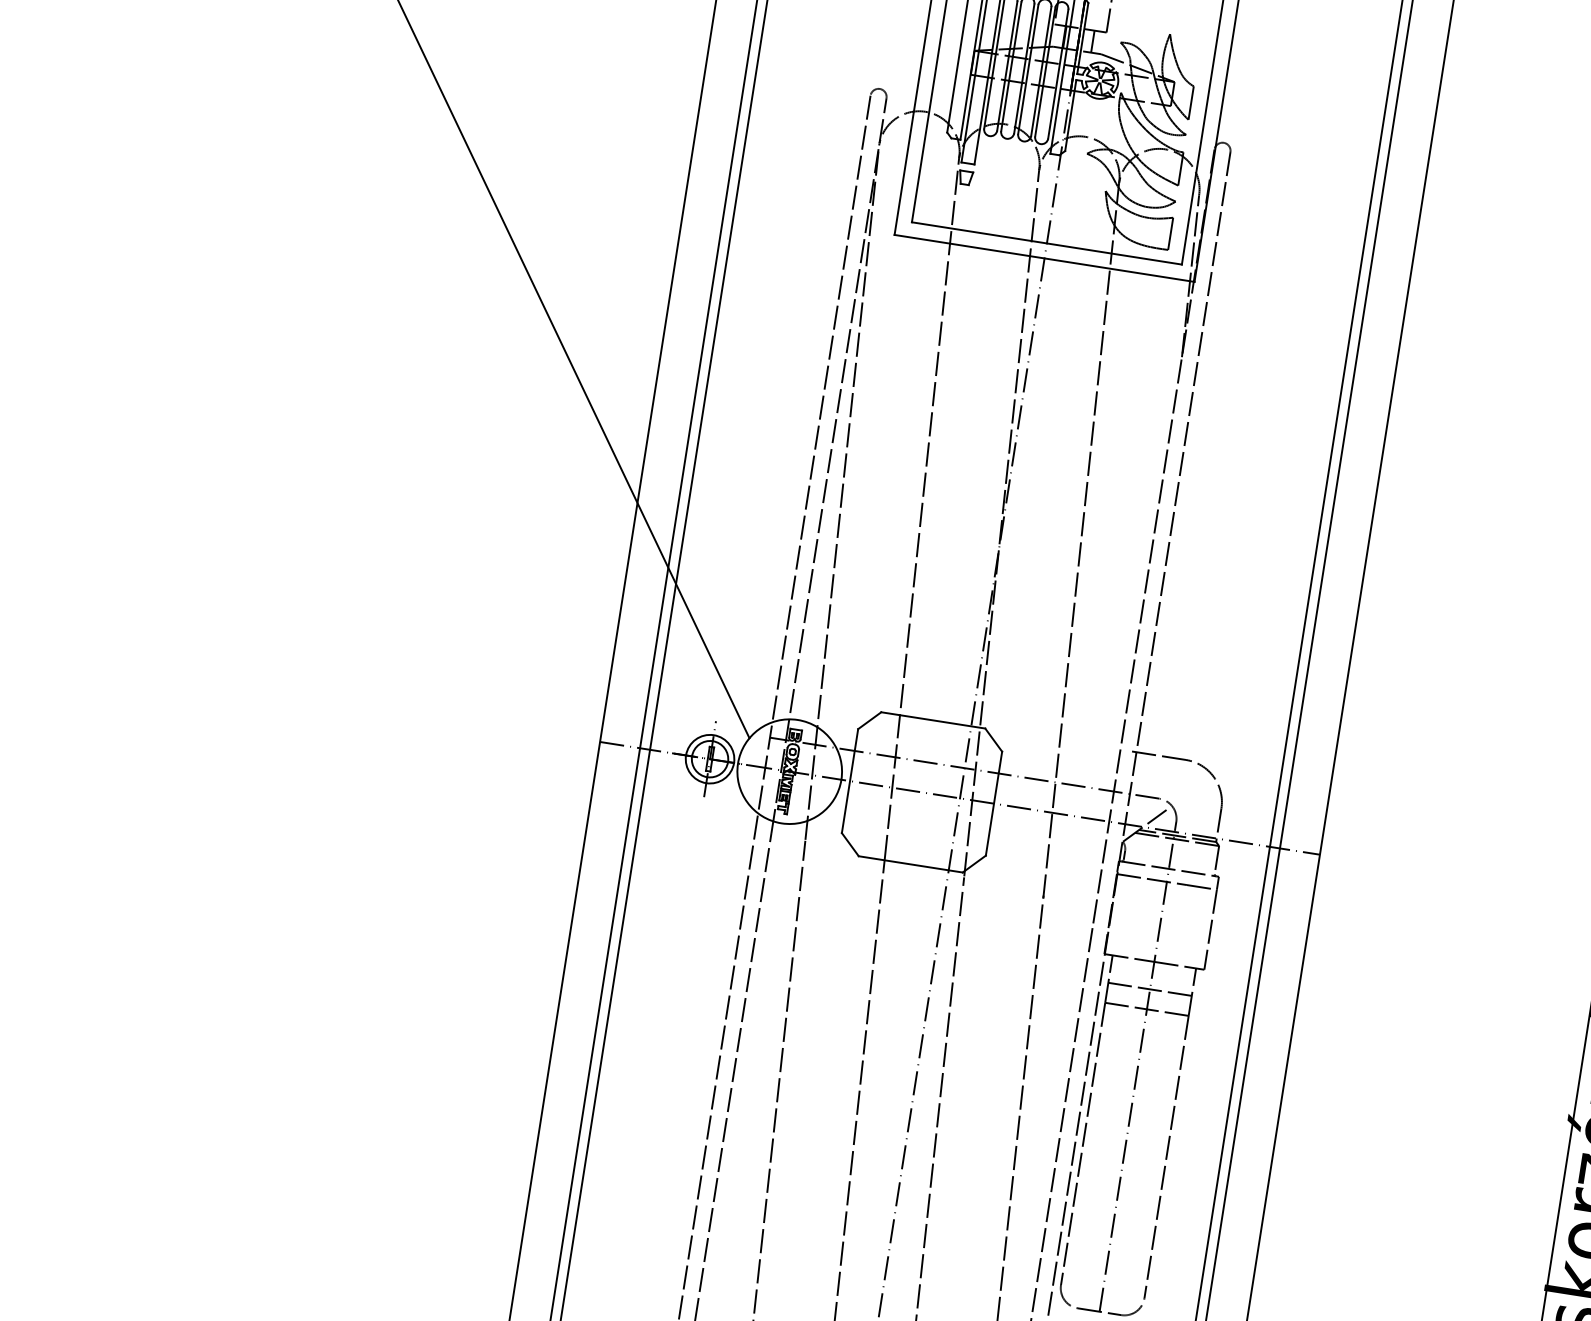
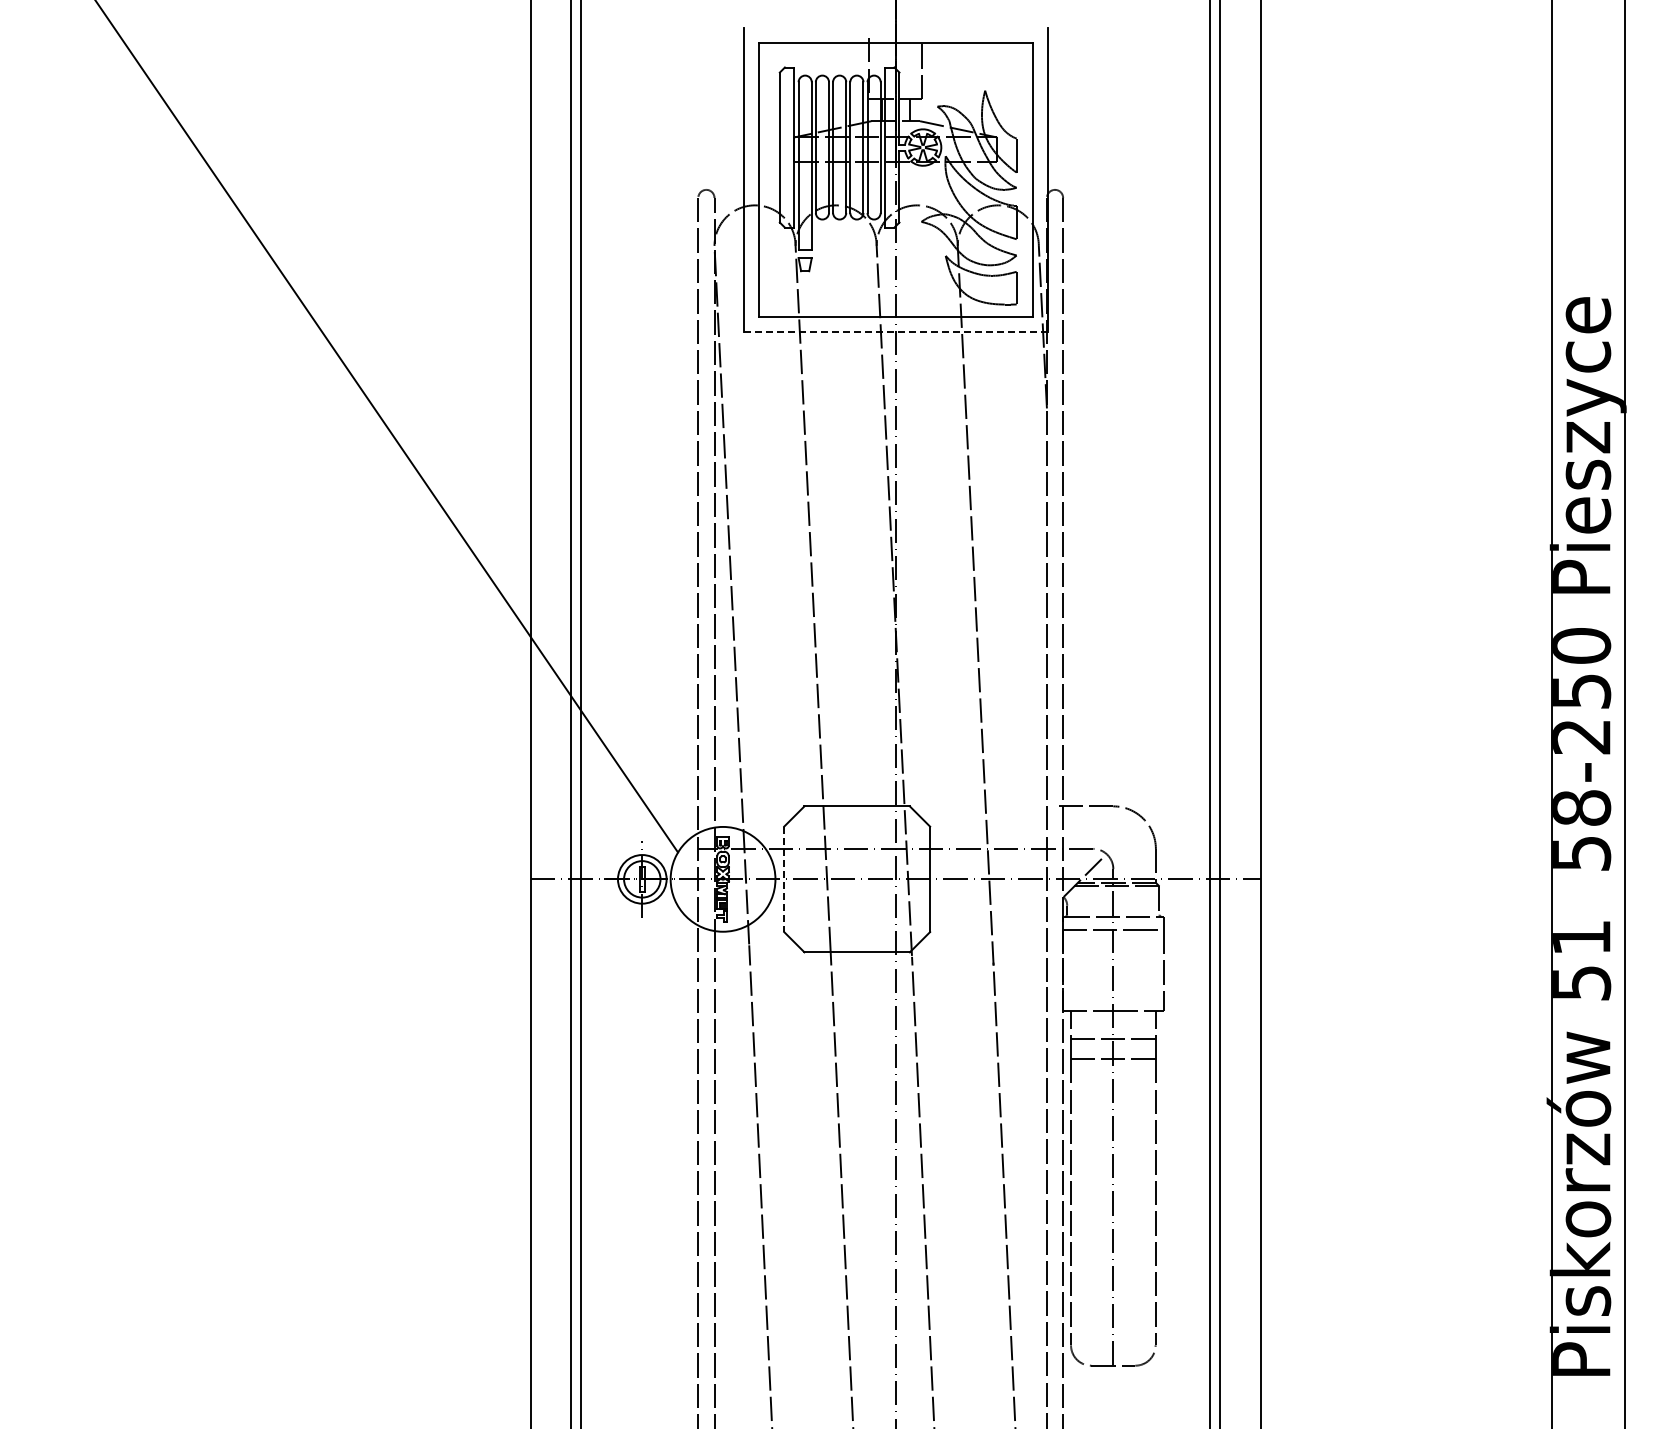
line: (1044, 258) -> (895, 332), solid -> dashed
line: (850, 781) -> (784, 879), solid -> dashed

